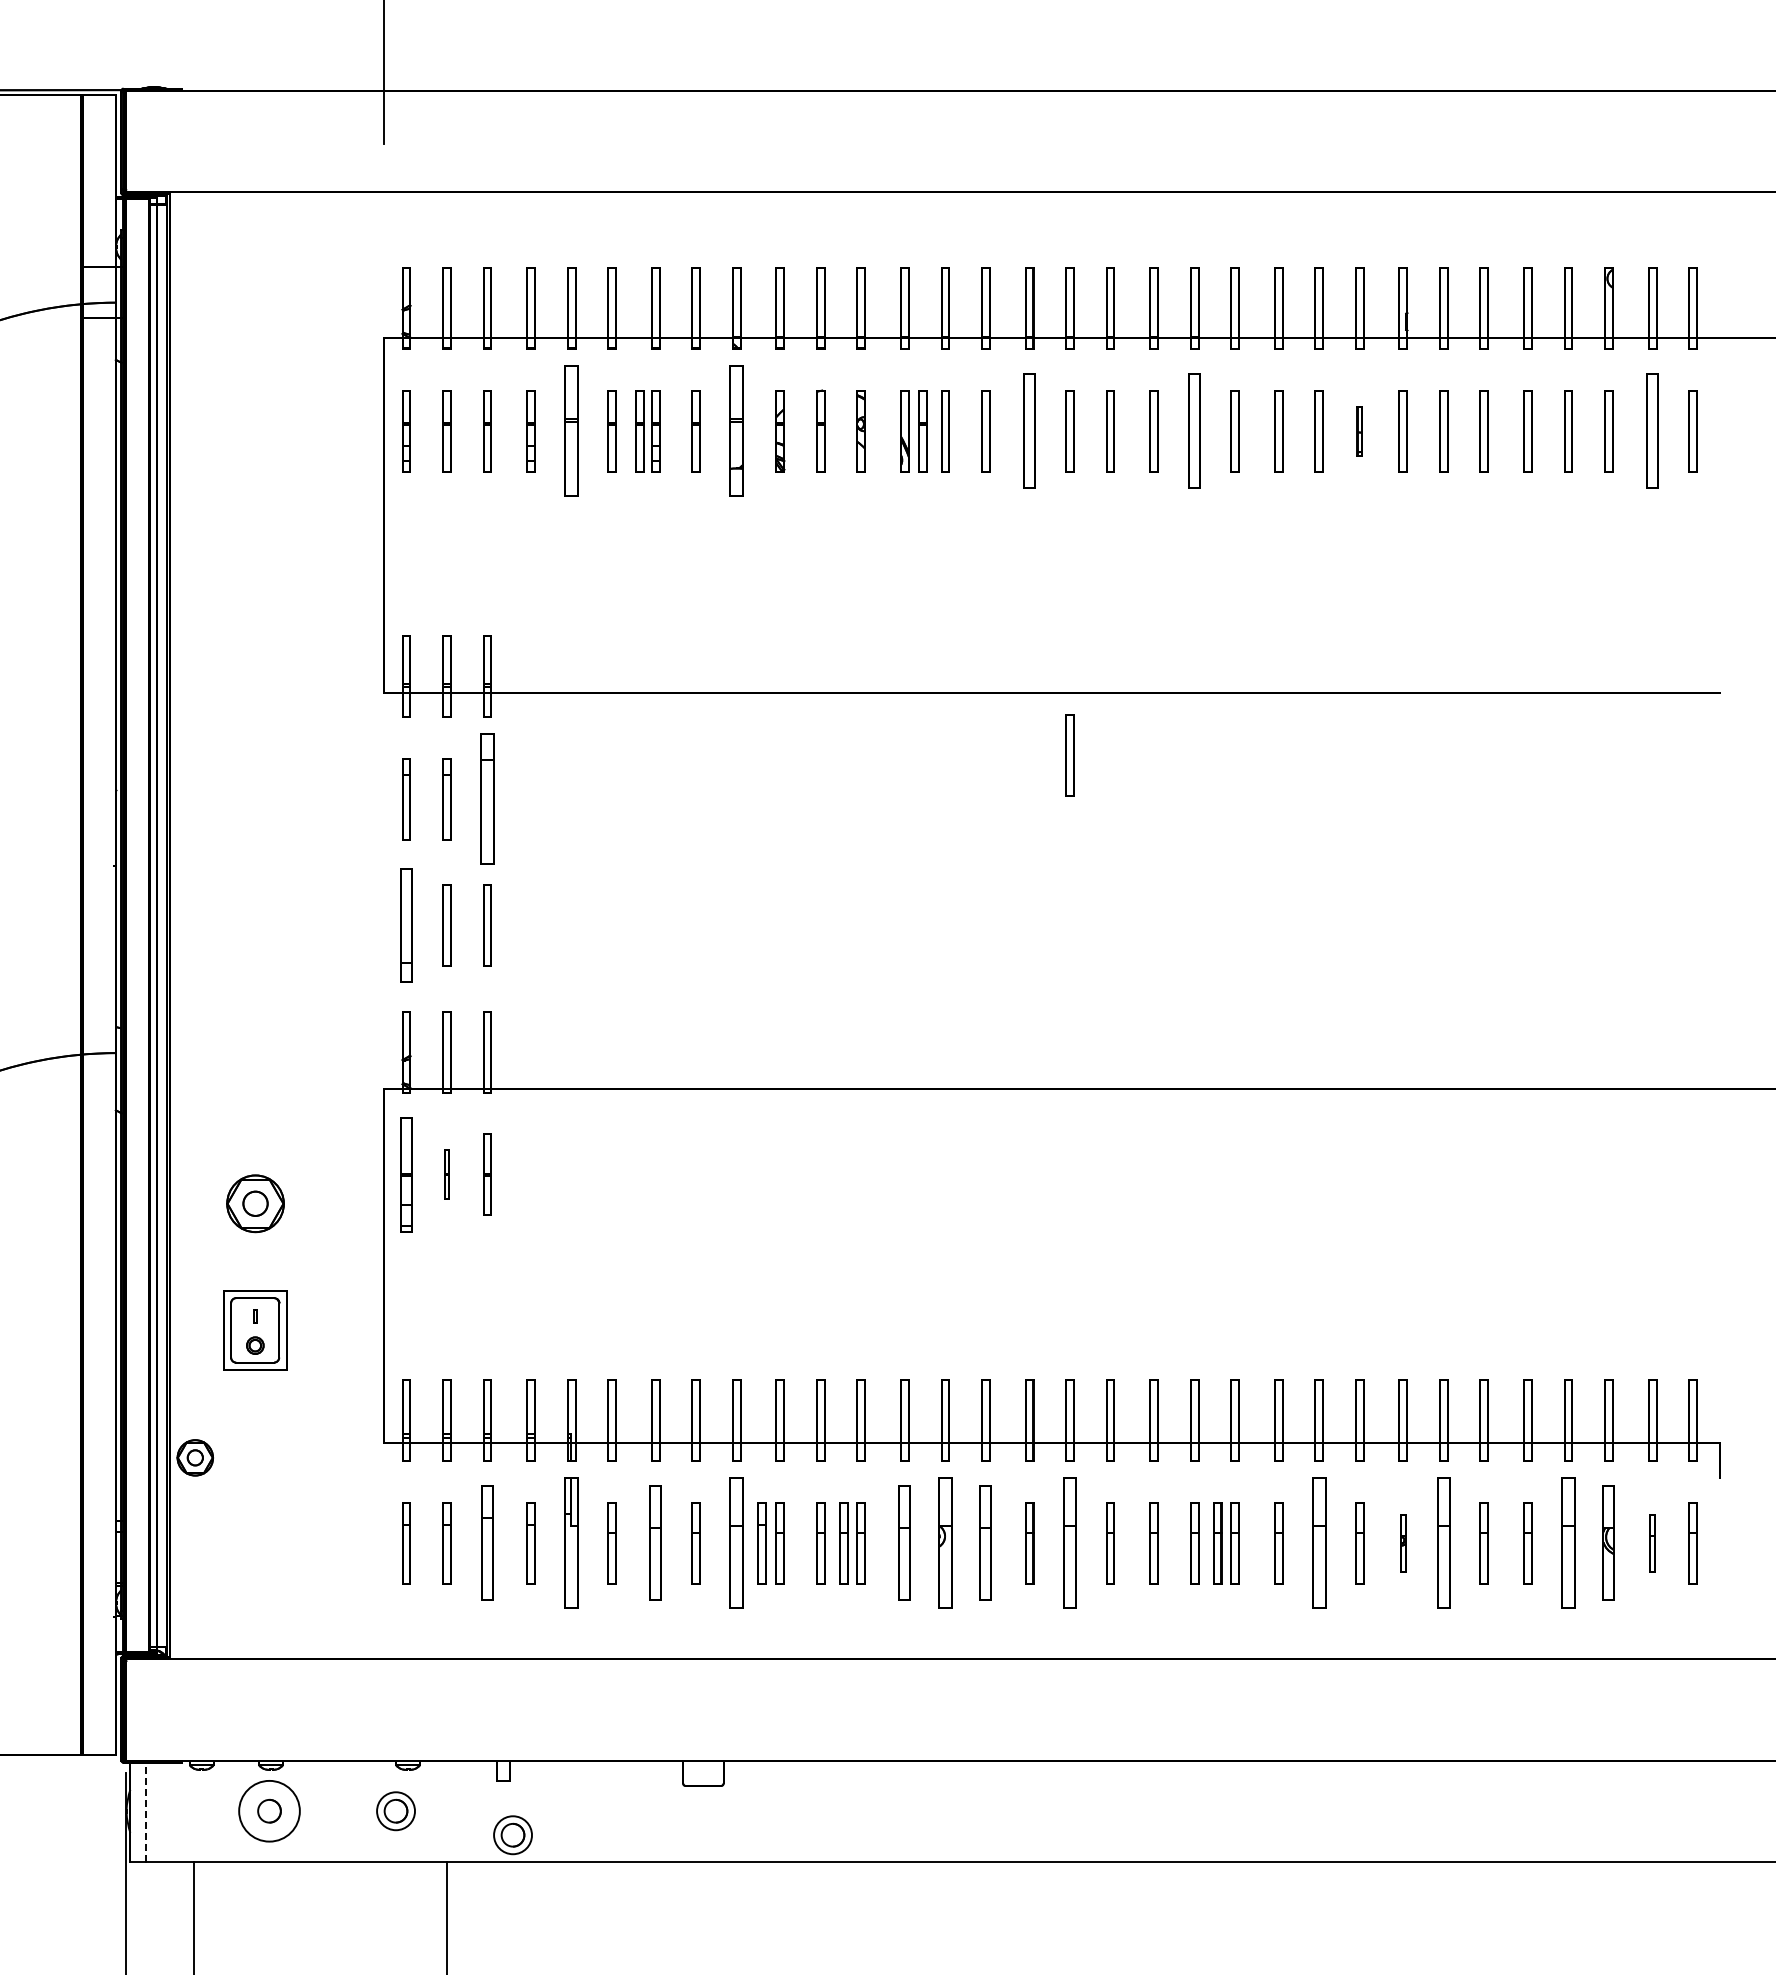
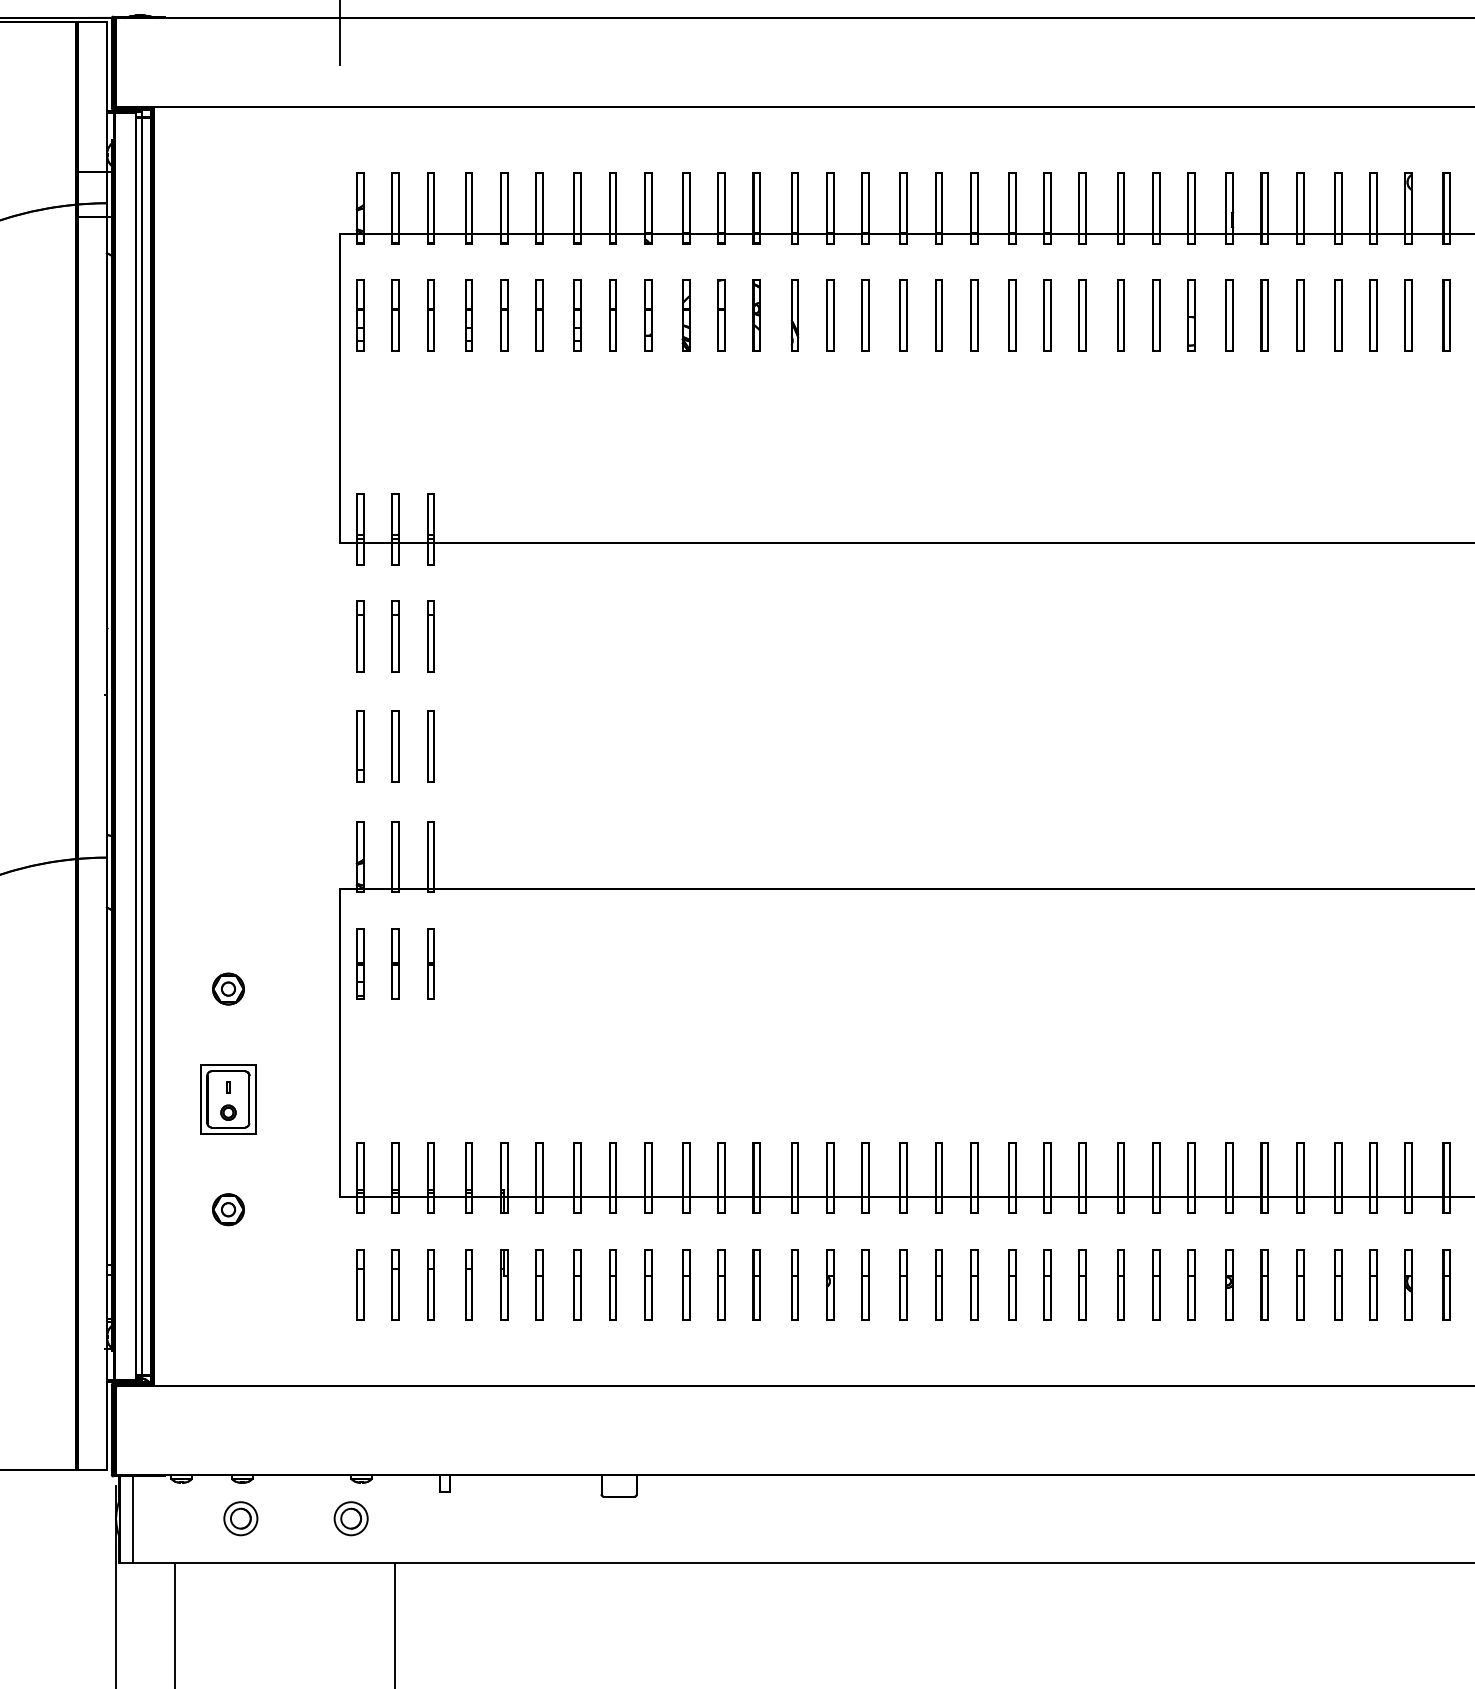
part: (571, 431) -> (504, 315), size x0.62
part: (639, 431) -> (563, 315), removed
part: (736, 431) -> (648, 315), size x0.62
part: (922, 431) -> (810, 315), removed
part: (1029, 431) -> (903, 315), size x0.71
part: (1194, 431) -> (1047, 315), size x0.71
part: (1359, 431) -> (1191, 315), size x1.67
part: (1652, 431) -> (1446, 315), size x0.71
part: (1069, 755) -> (938, 598), removed
part: (487, 799) -> (430, 636), size x0.62
part: (406, 925) -> (360, 746), size x0.71
part: (406, 1174) -> (360, 963), size x0.71
part: (446, 1174) -> (395, 963), size x1.67
part: (254, 1203) -> (227, 988), size x0.62
part: (194, 1457) -> (227, 1209), moved
part: (487, 1543) -> (430, 1285), size x0.71
part: (571, 1543) -> (504, 1285), size x0.62
part: (655, 1543) -> (577, 1285), size x0.71
part: (736, 1543) -> (648, 1285), size x0.62
part: (761, 1543) -> (669, 1285), removed
part: (843, 1543) -> (741, 1285), removed
part: (904, 1543) -> (794, 1285), size x0.71
part: (944, 1543) -> (829, 1285), size x0.62
part: (985, 1543) -> (865, 1285), size x0.71
part: (1069, 1543) -> (938, 1285), size x0.62
part: (1217, 1543) -> (1067, 1285), removed
part: (1318, 1543) -> (1155, 1285), size x0.62
part: (1402, 1543) -> (1228, 1285), size x1.43
part: (1443, 1543) -> (1264, 1285), size x0.62
part: (1568, 1543) -> (1373, 1285), size x0.62
part: (1608, 1543) -> (1408, 1285), size x0.71
part: (1652, 1543) -> (1446, 1285), size x1.43
line: (145, 1811) -> (132, 1518), dashed -> solid
circle: (269, 1811) -> (240, 1518), size x0.62
part: (512, 1835) -> (452, 1539), removed

